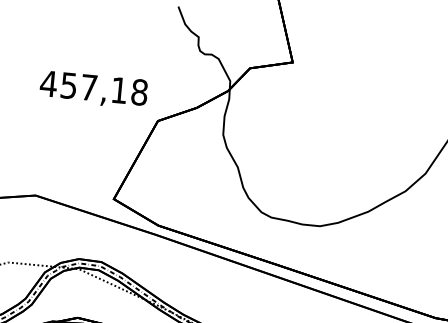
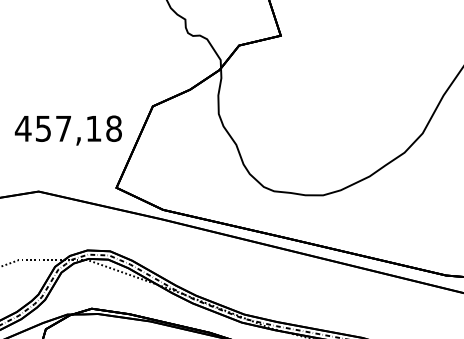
text: (92, 89) -> (67, 130), moved

